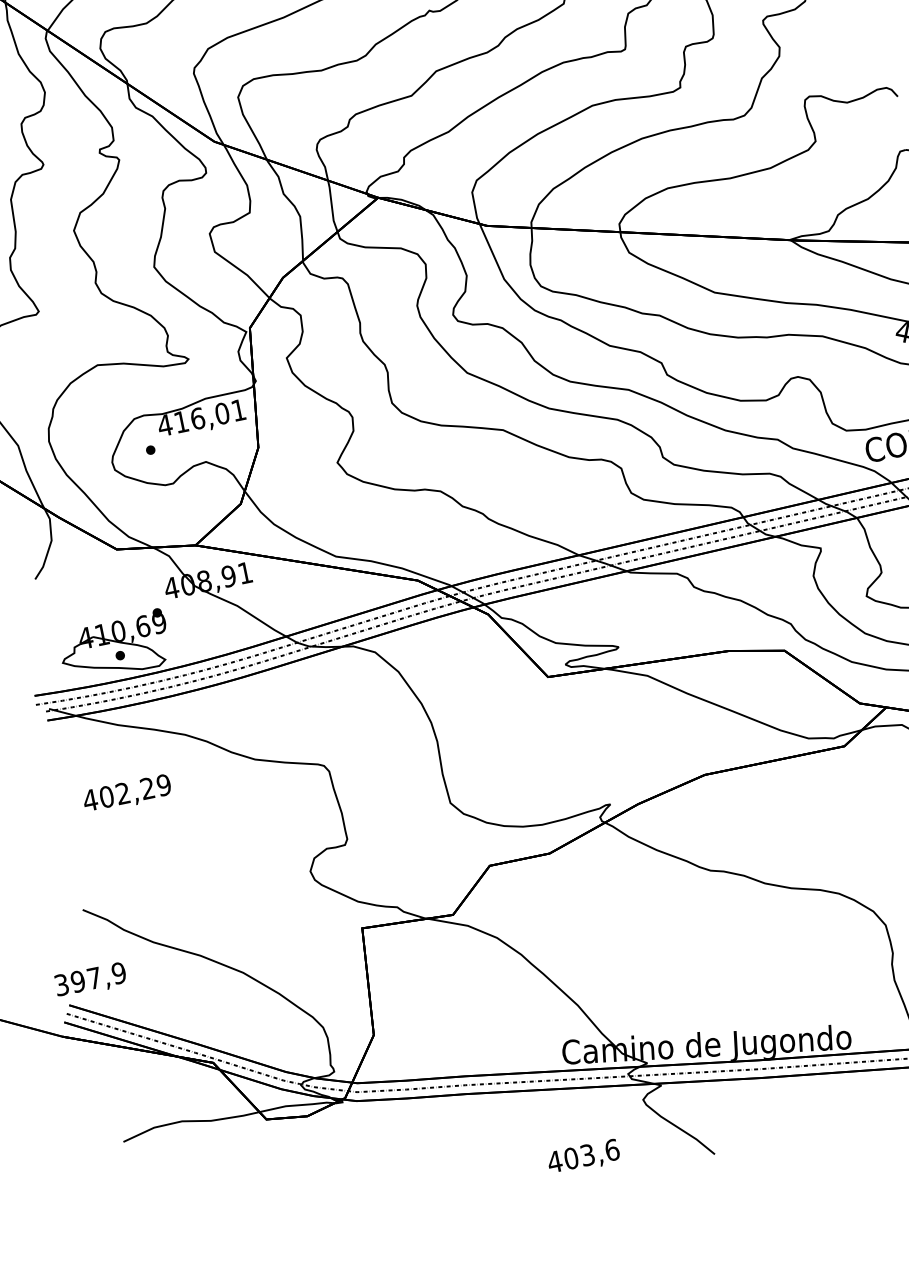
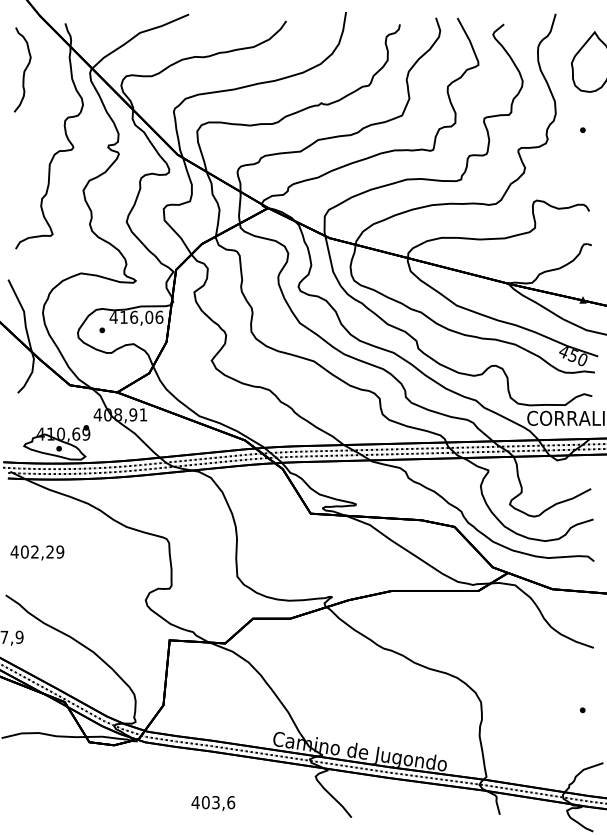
text: (238, 408) -> (159, 316), 416,01 -> 416,06
text: (127, 793) -> (37, 552), moved
text: (584, 1157) -> (213, 803), moved

